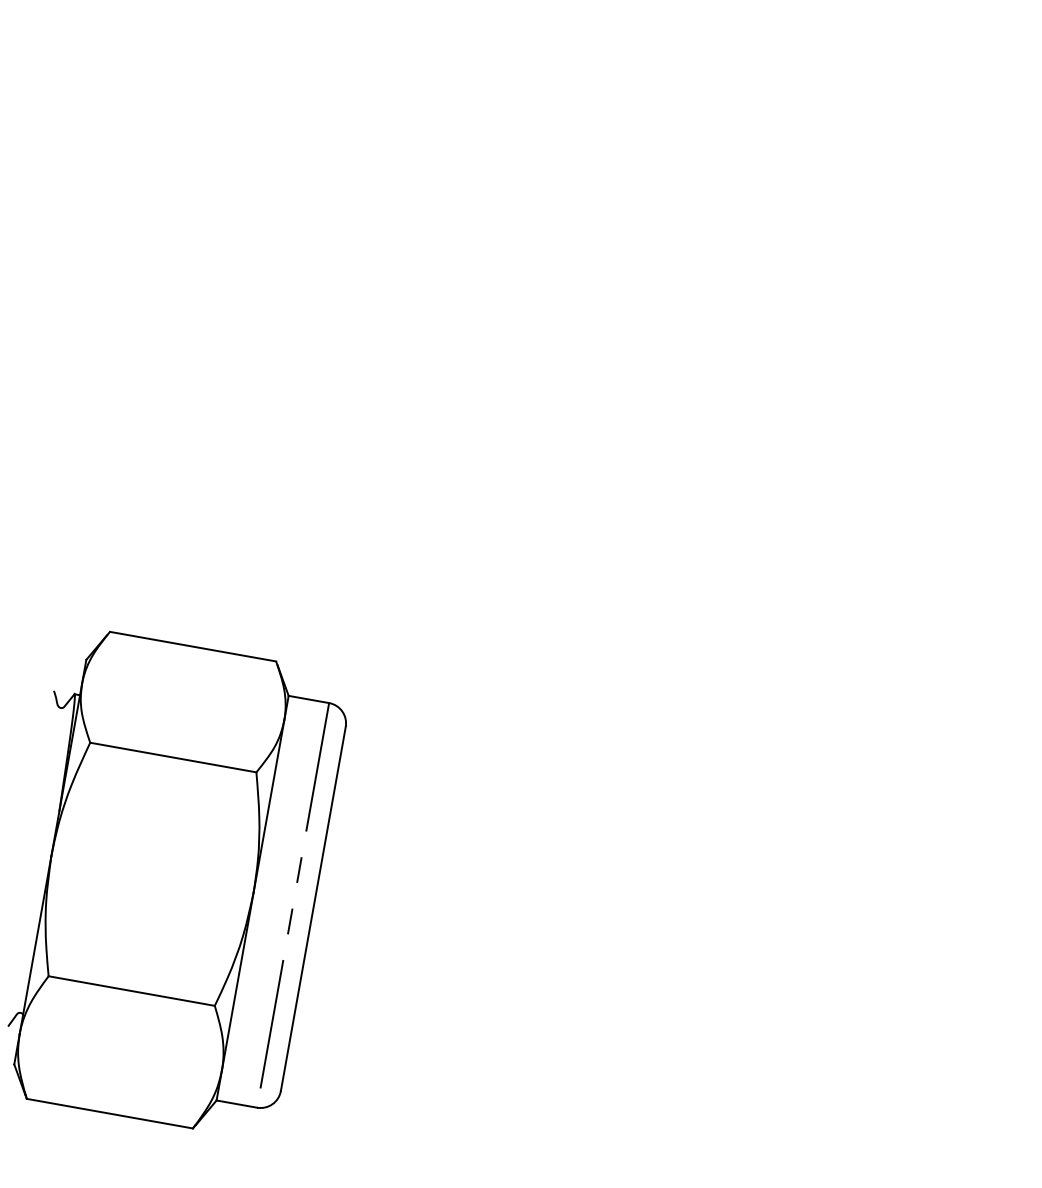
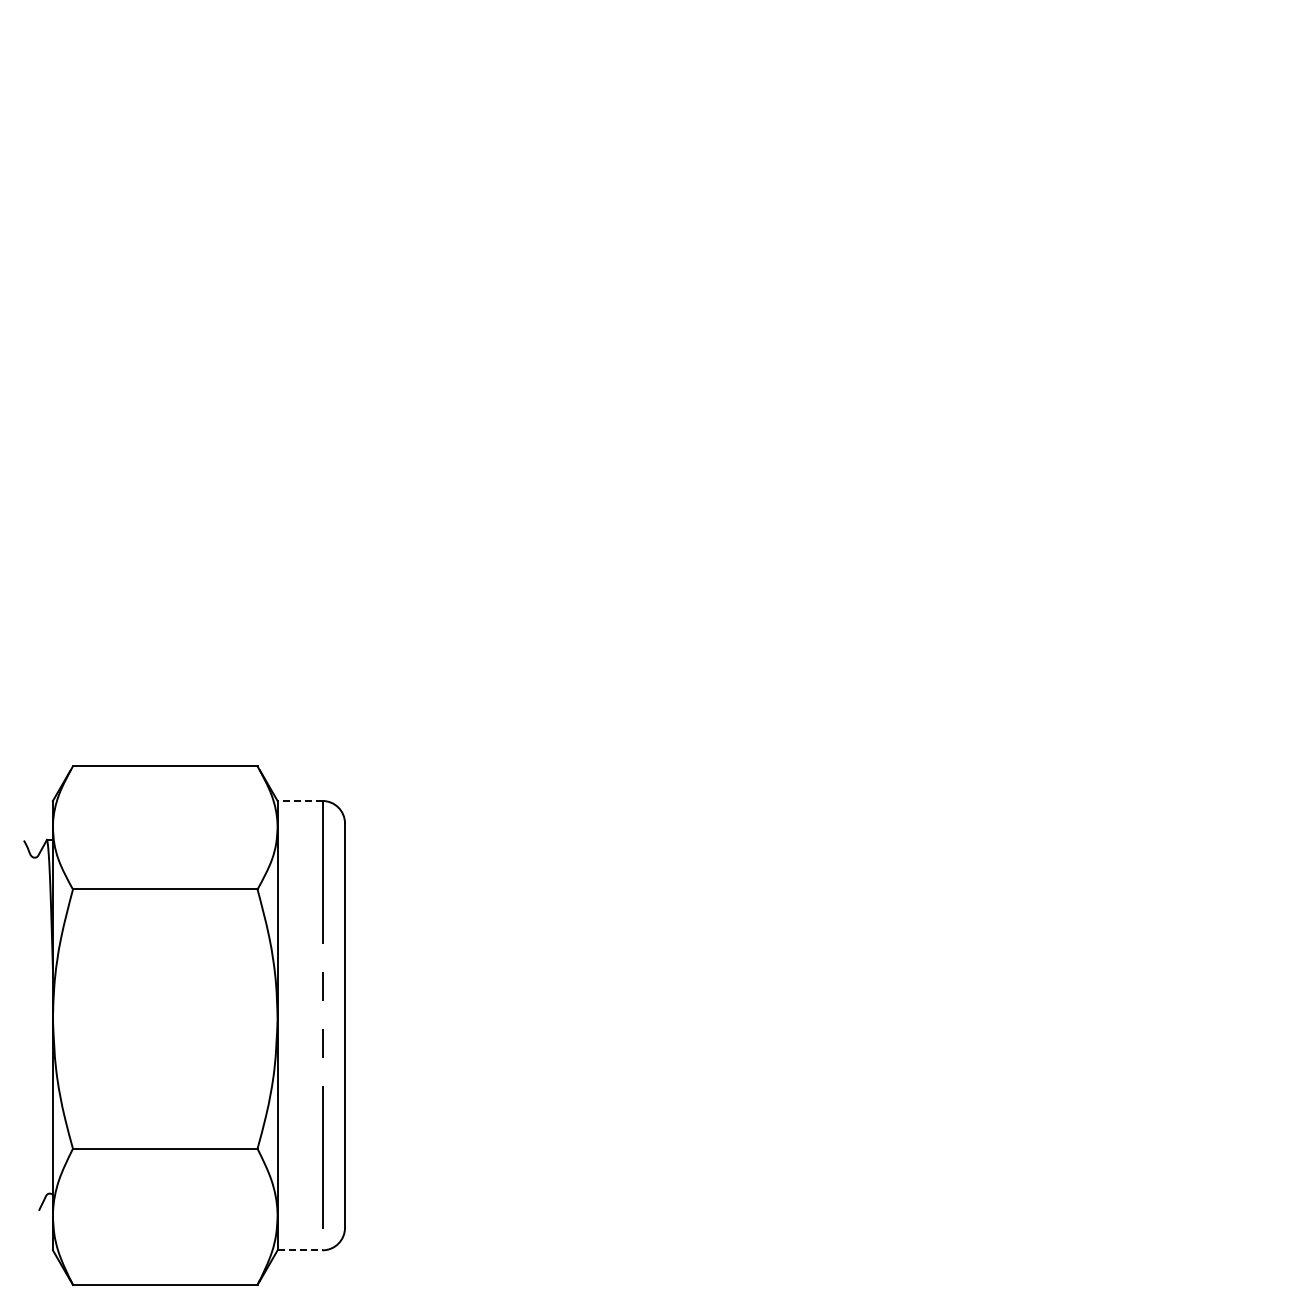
line: (308, 698) -> (299, 800), solid -> dashed
line: (237, 1104) -> (300, 1250), solid -> dashed

